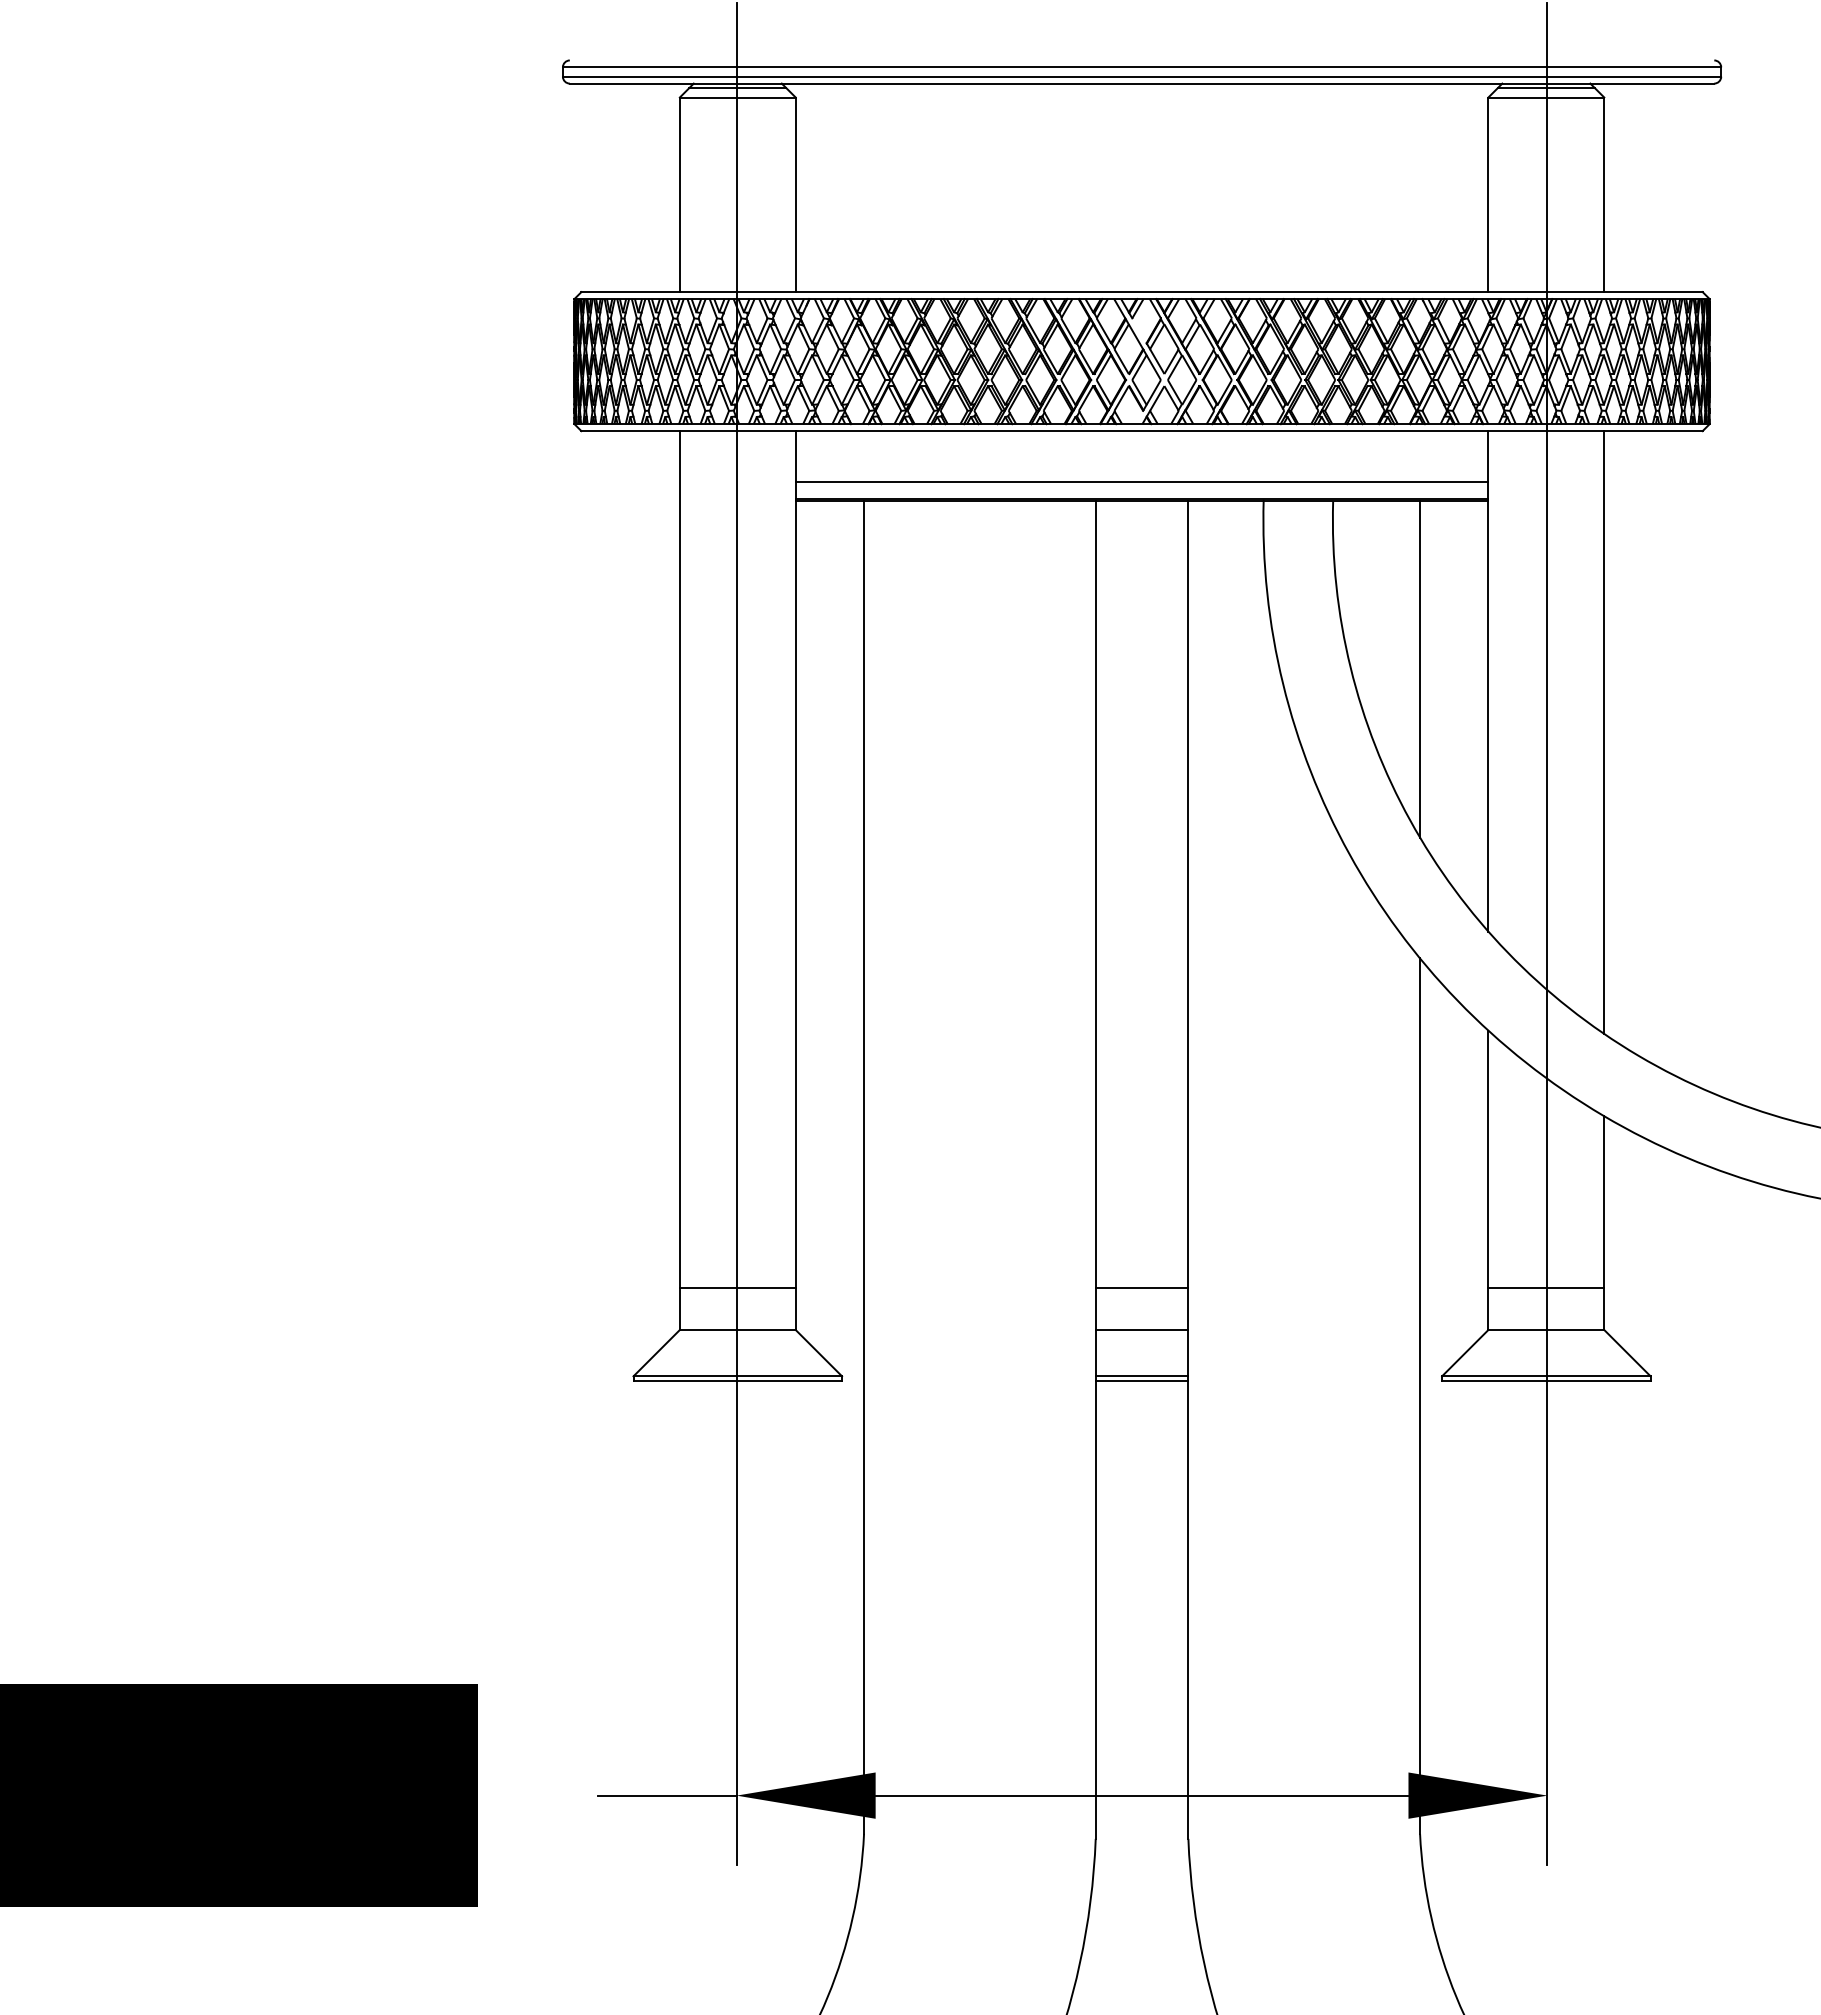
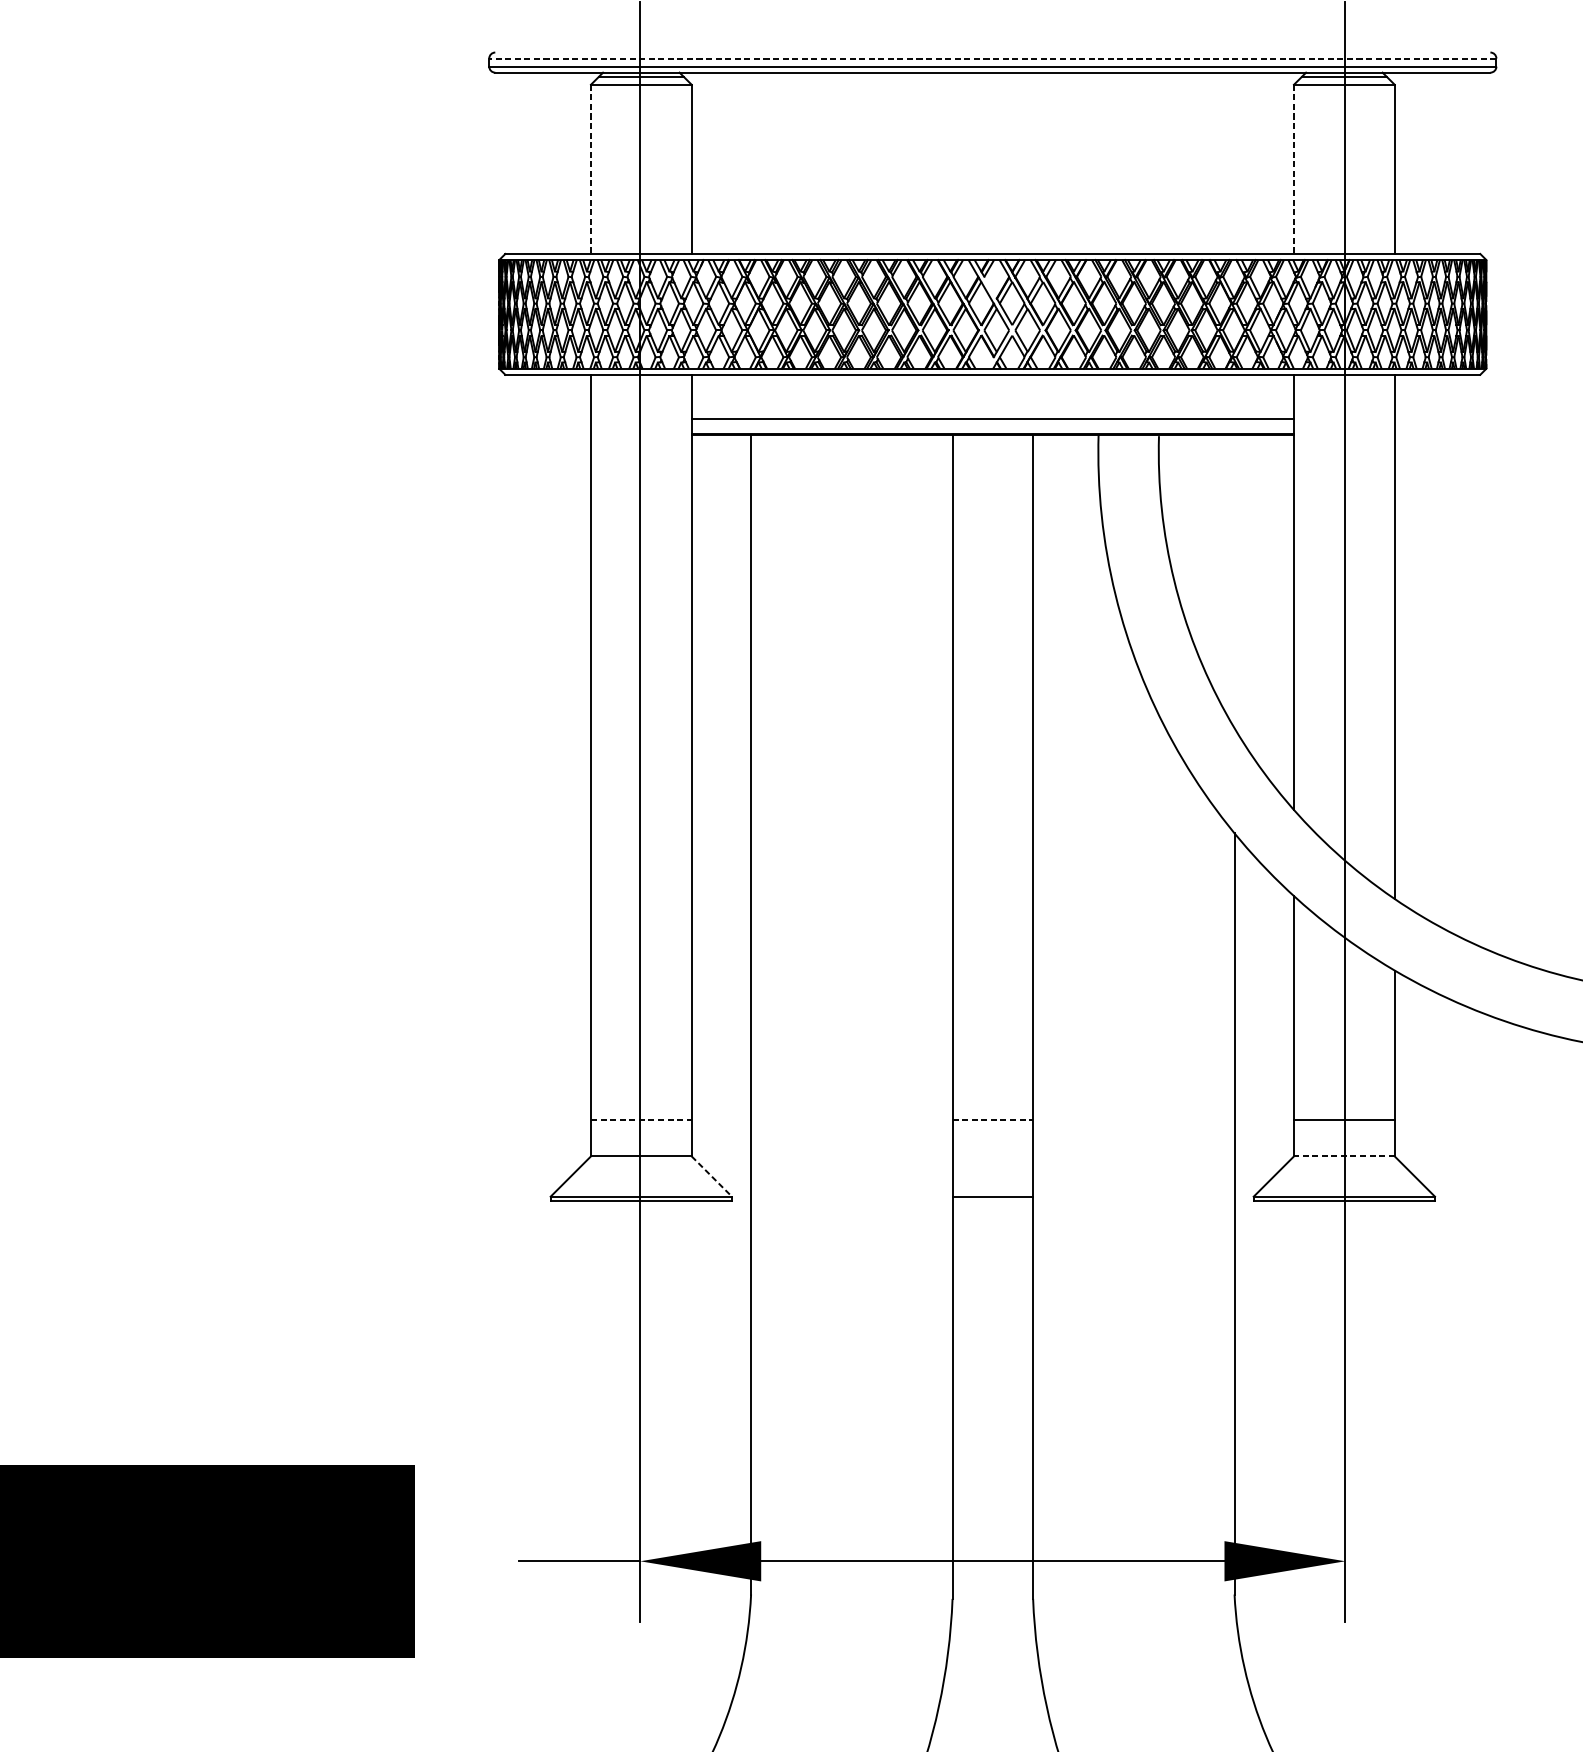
line: (1141, 67) -> (992, 58), solid -> dashed
line: (679, 195) -> (590, 169), solid -> dashed
line: (1488, 195) -> (1294, 169), solid -> dashed
line: (1420, 668) -> (1234, 581), removed
line: (737, 1288) -> (641, 1120), solid -> dashed
line: (1142, 1288) -> (993, 1120), solid -> dashed
line: (1141, 1329) -> (992, 1155), removed
line: (1546, 1329) -> (1344, 1155), solid -> dashed
line: (818, 1353) -> (711, 1176), solid -> dashed
line: (1141, 1380) -> (992, 1200), removed

